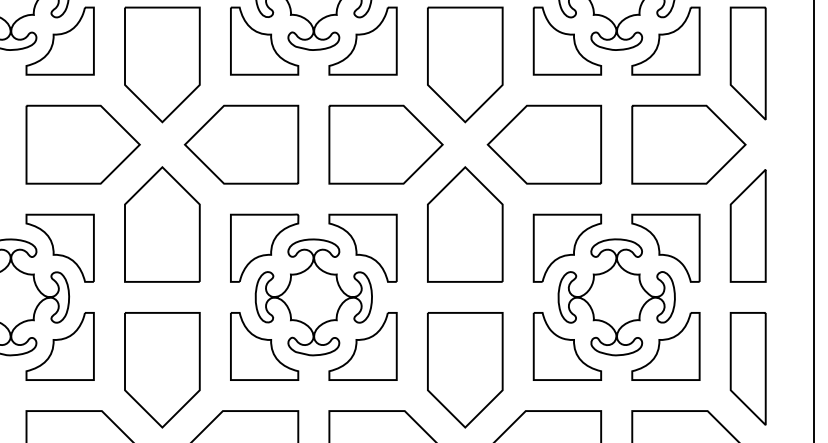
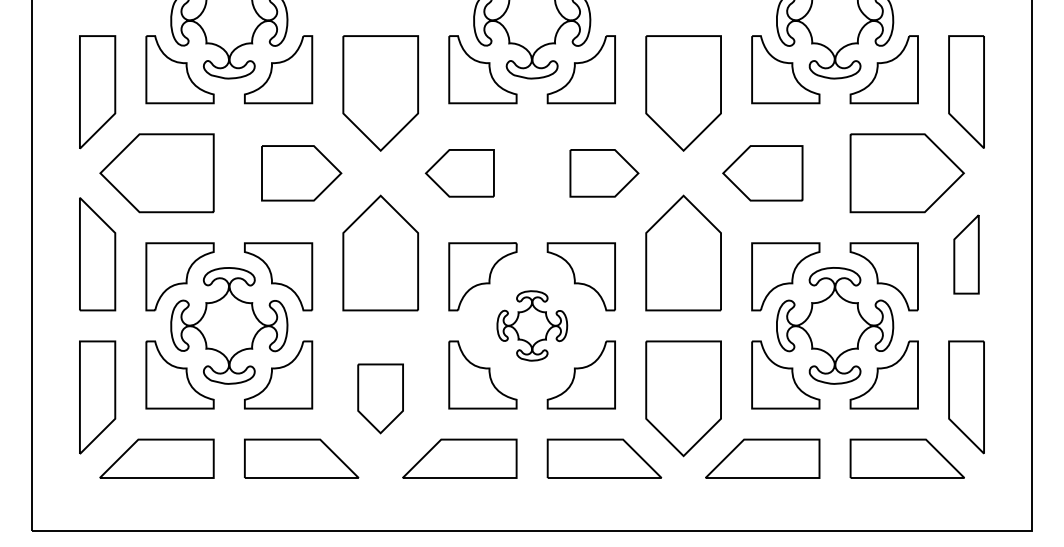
part: (83, 144) -> (301, 173), size x0.7
part: (241, 144) -> (459, 173), size x0.6
part: (386, 144) -> (604, 173), size x0.6
part: (544, 144) -> (762, 173), size x0.7
part: (748, 225) -> (966, 254), size x0.7
part: (314, 296) -> (532, 325), size x0.6
part: (162, 369) -> (380, 398), size x0.6

